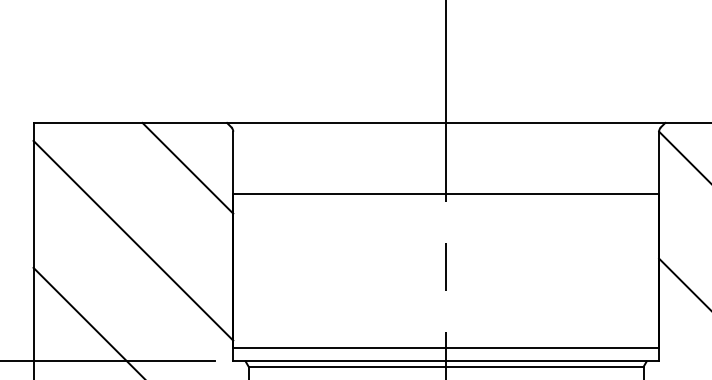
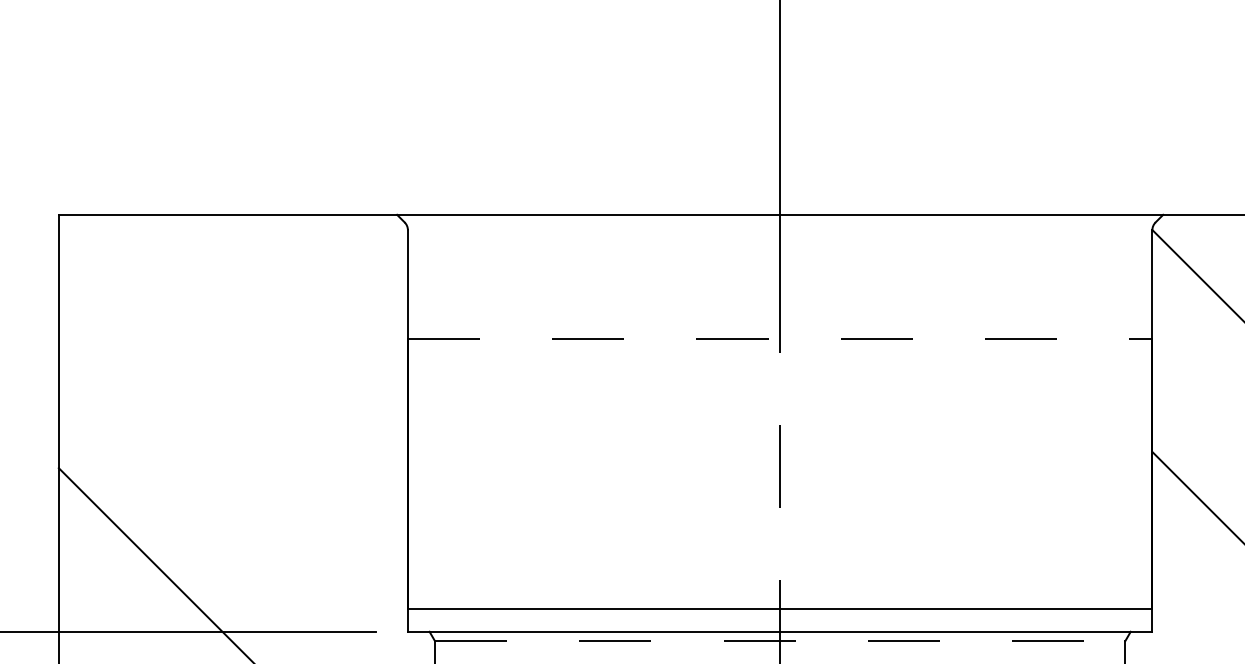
line: (187, 167) -> (327, 292), removed
line: (446, 193) -> (780, 338), solid -> dashed
line: (133, 240) -> (233, 420), removed
line: (446, 366) -> (780, 640), solid -> dashed

